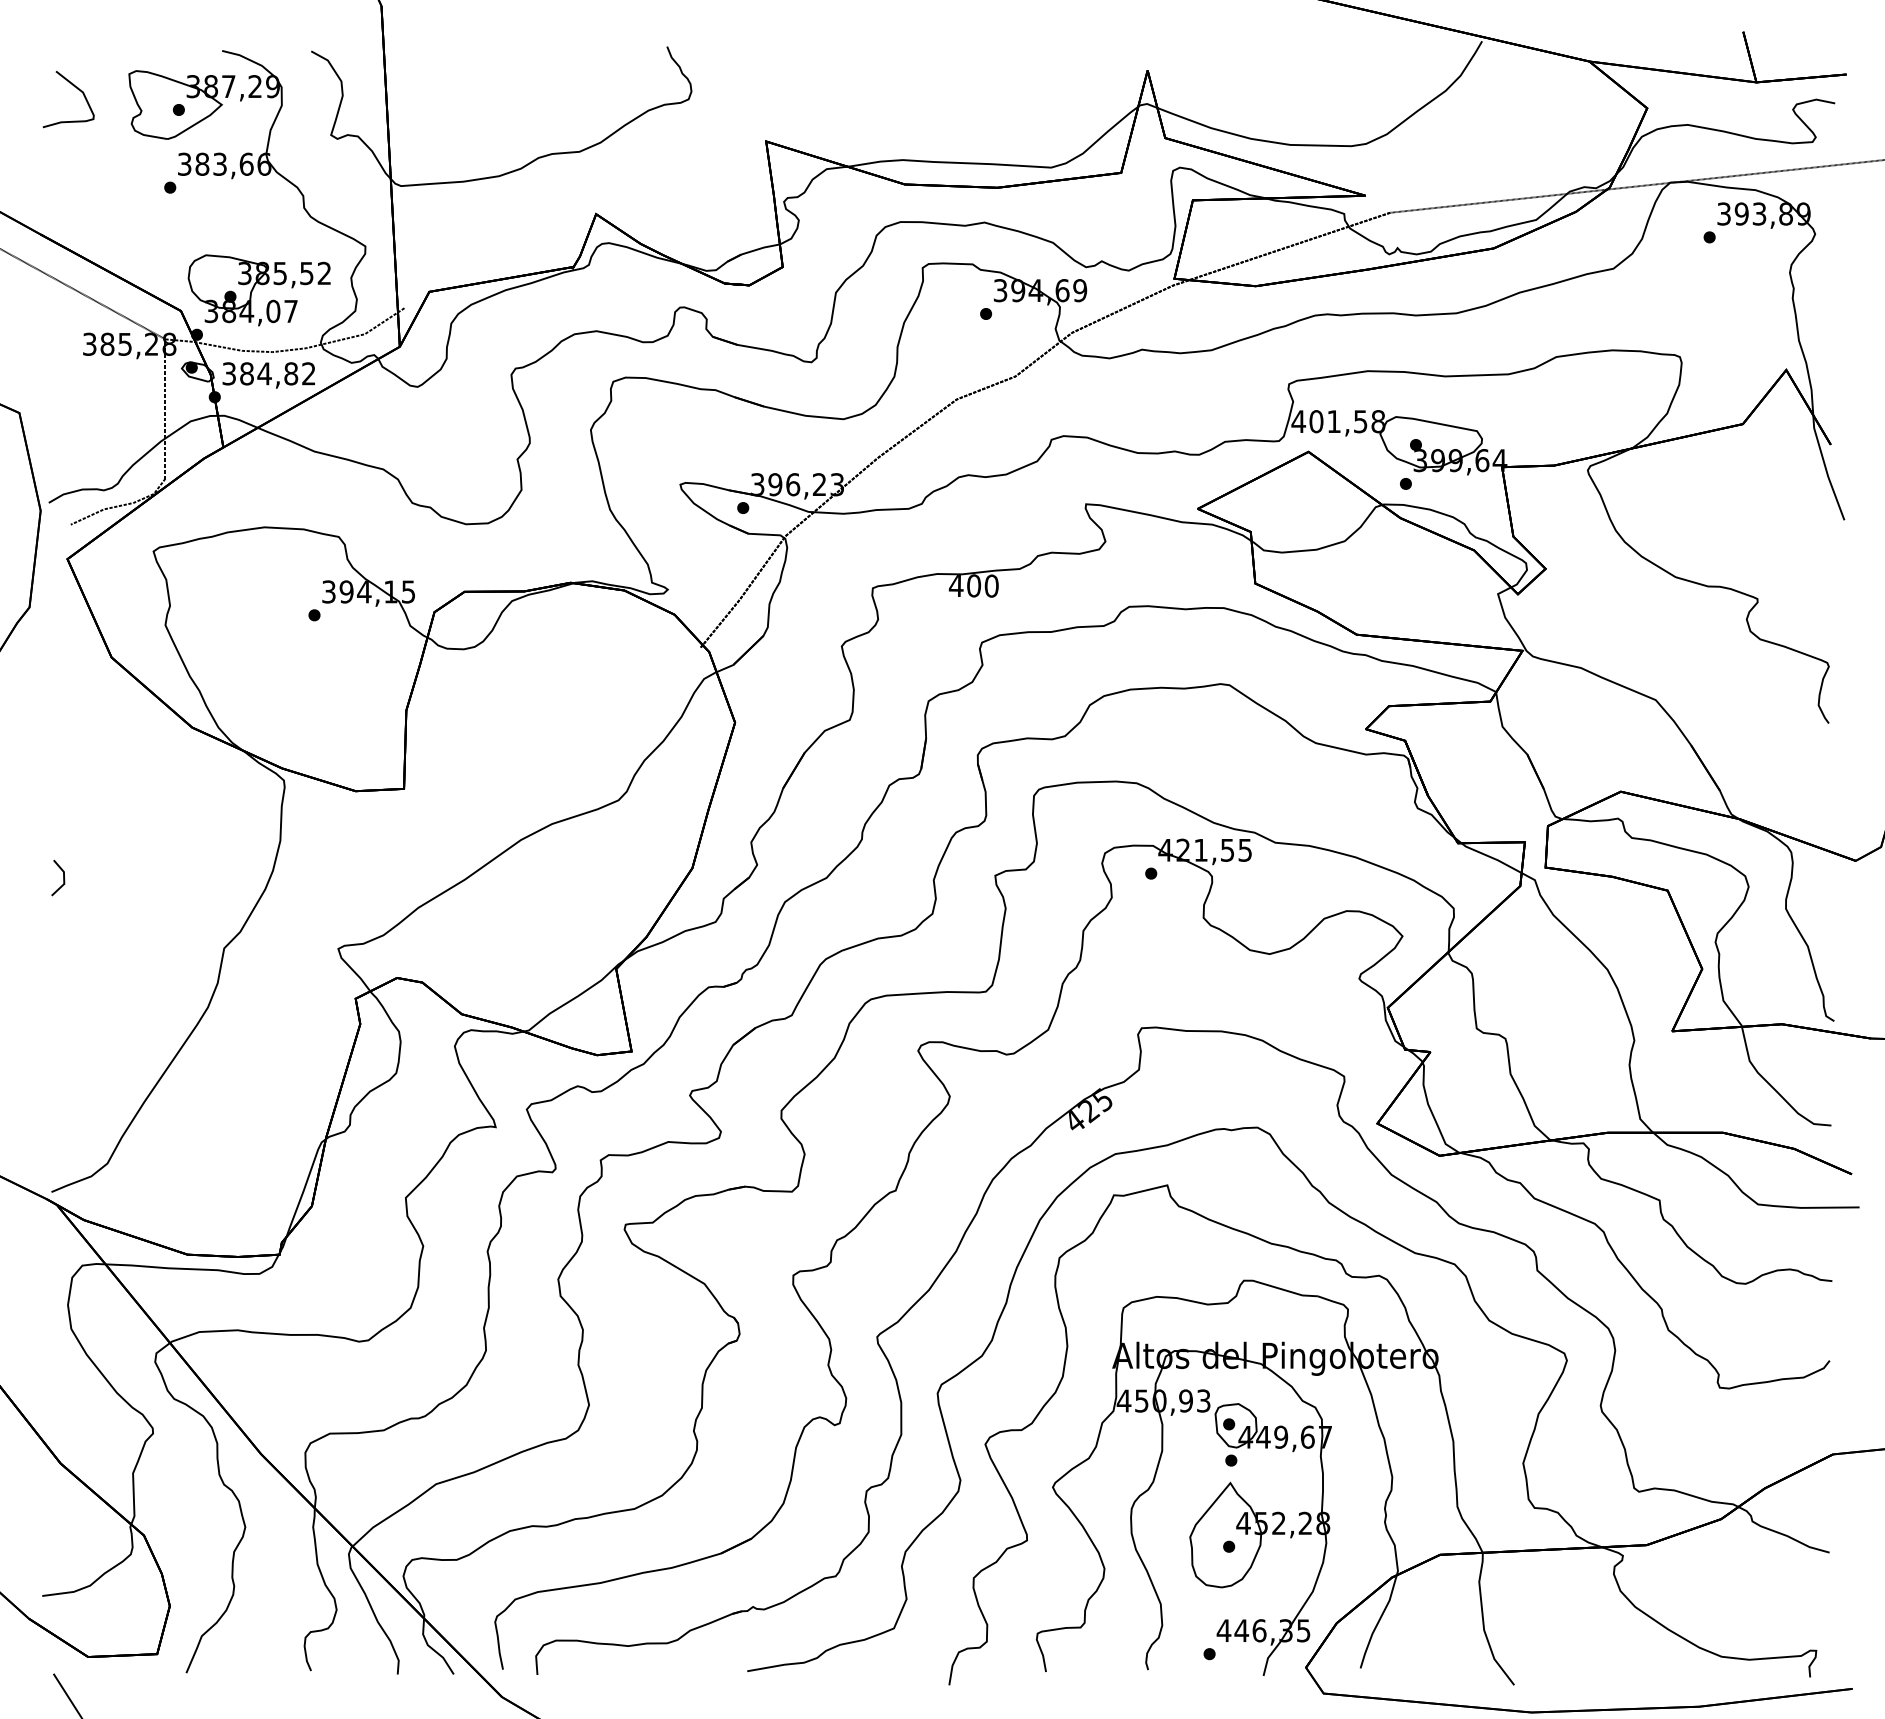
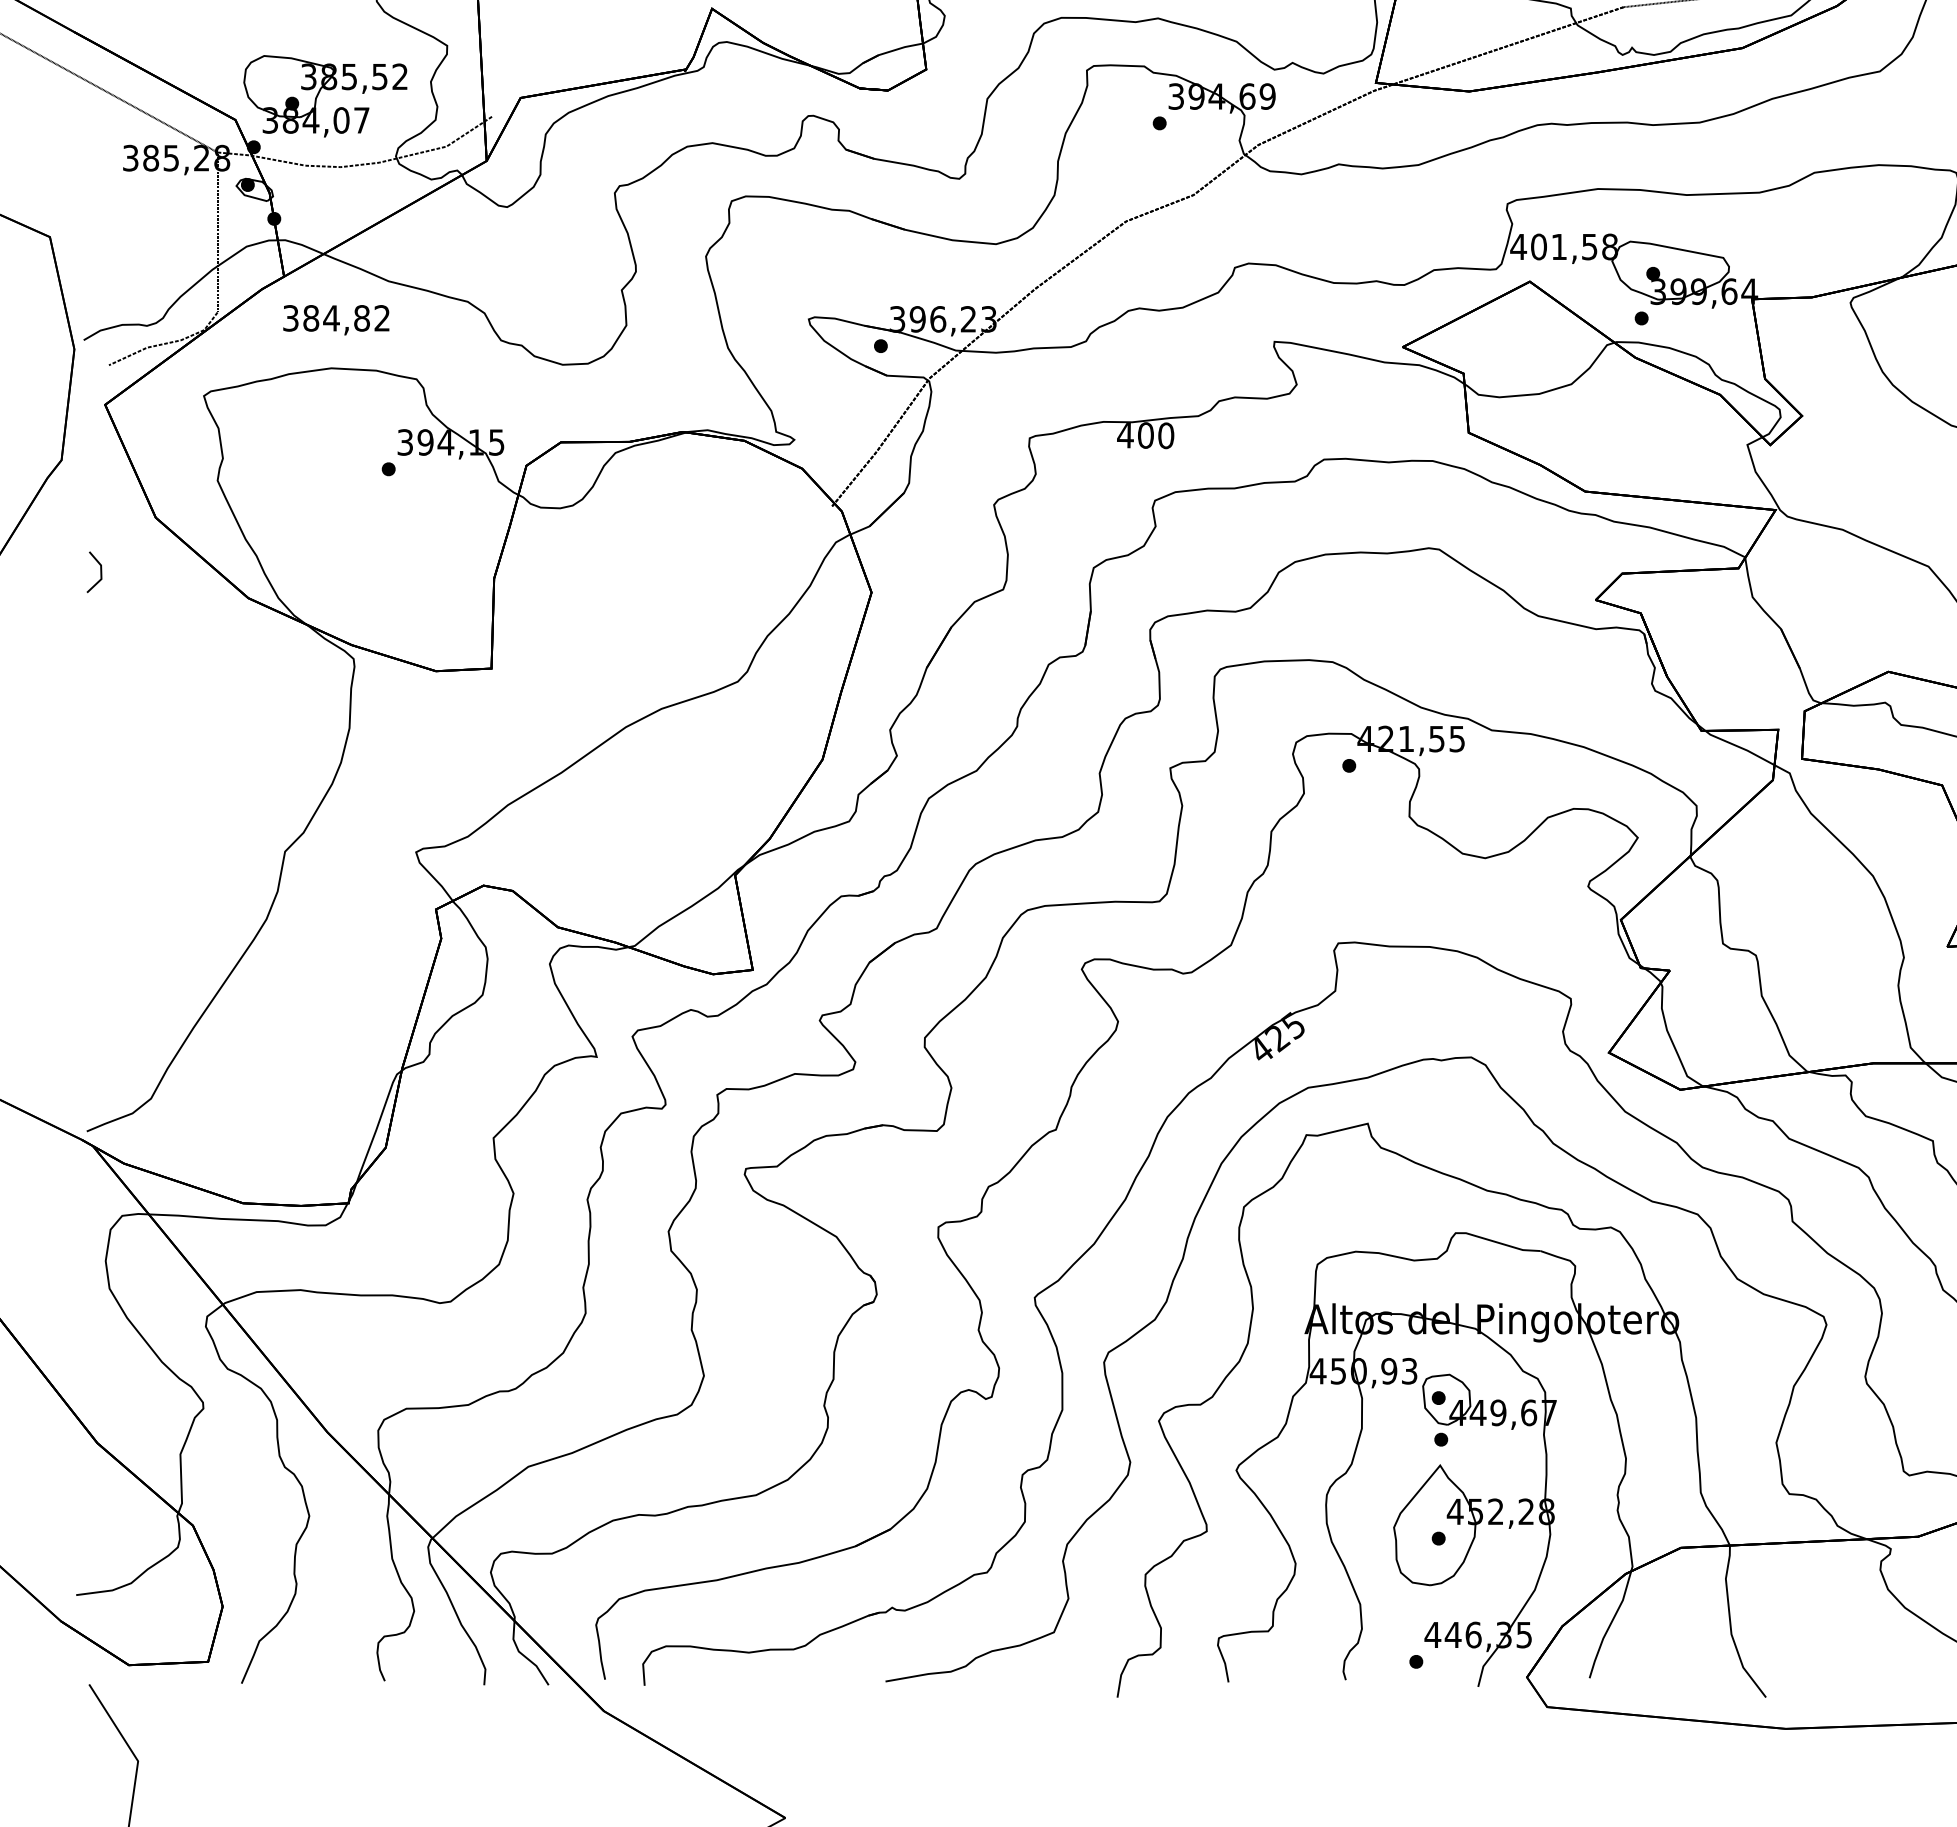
text: (268, 375) -> (335, 320), moved
line: (63, 877) -> (100, 571), moved

